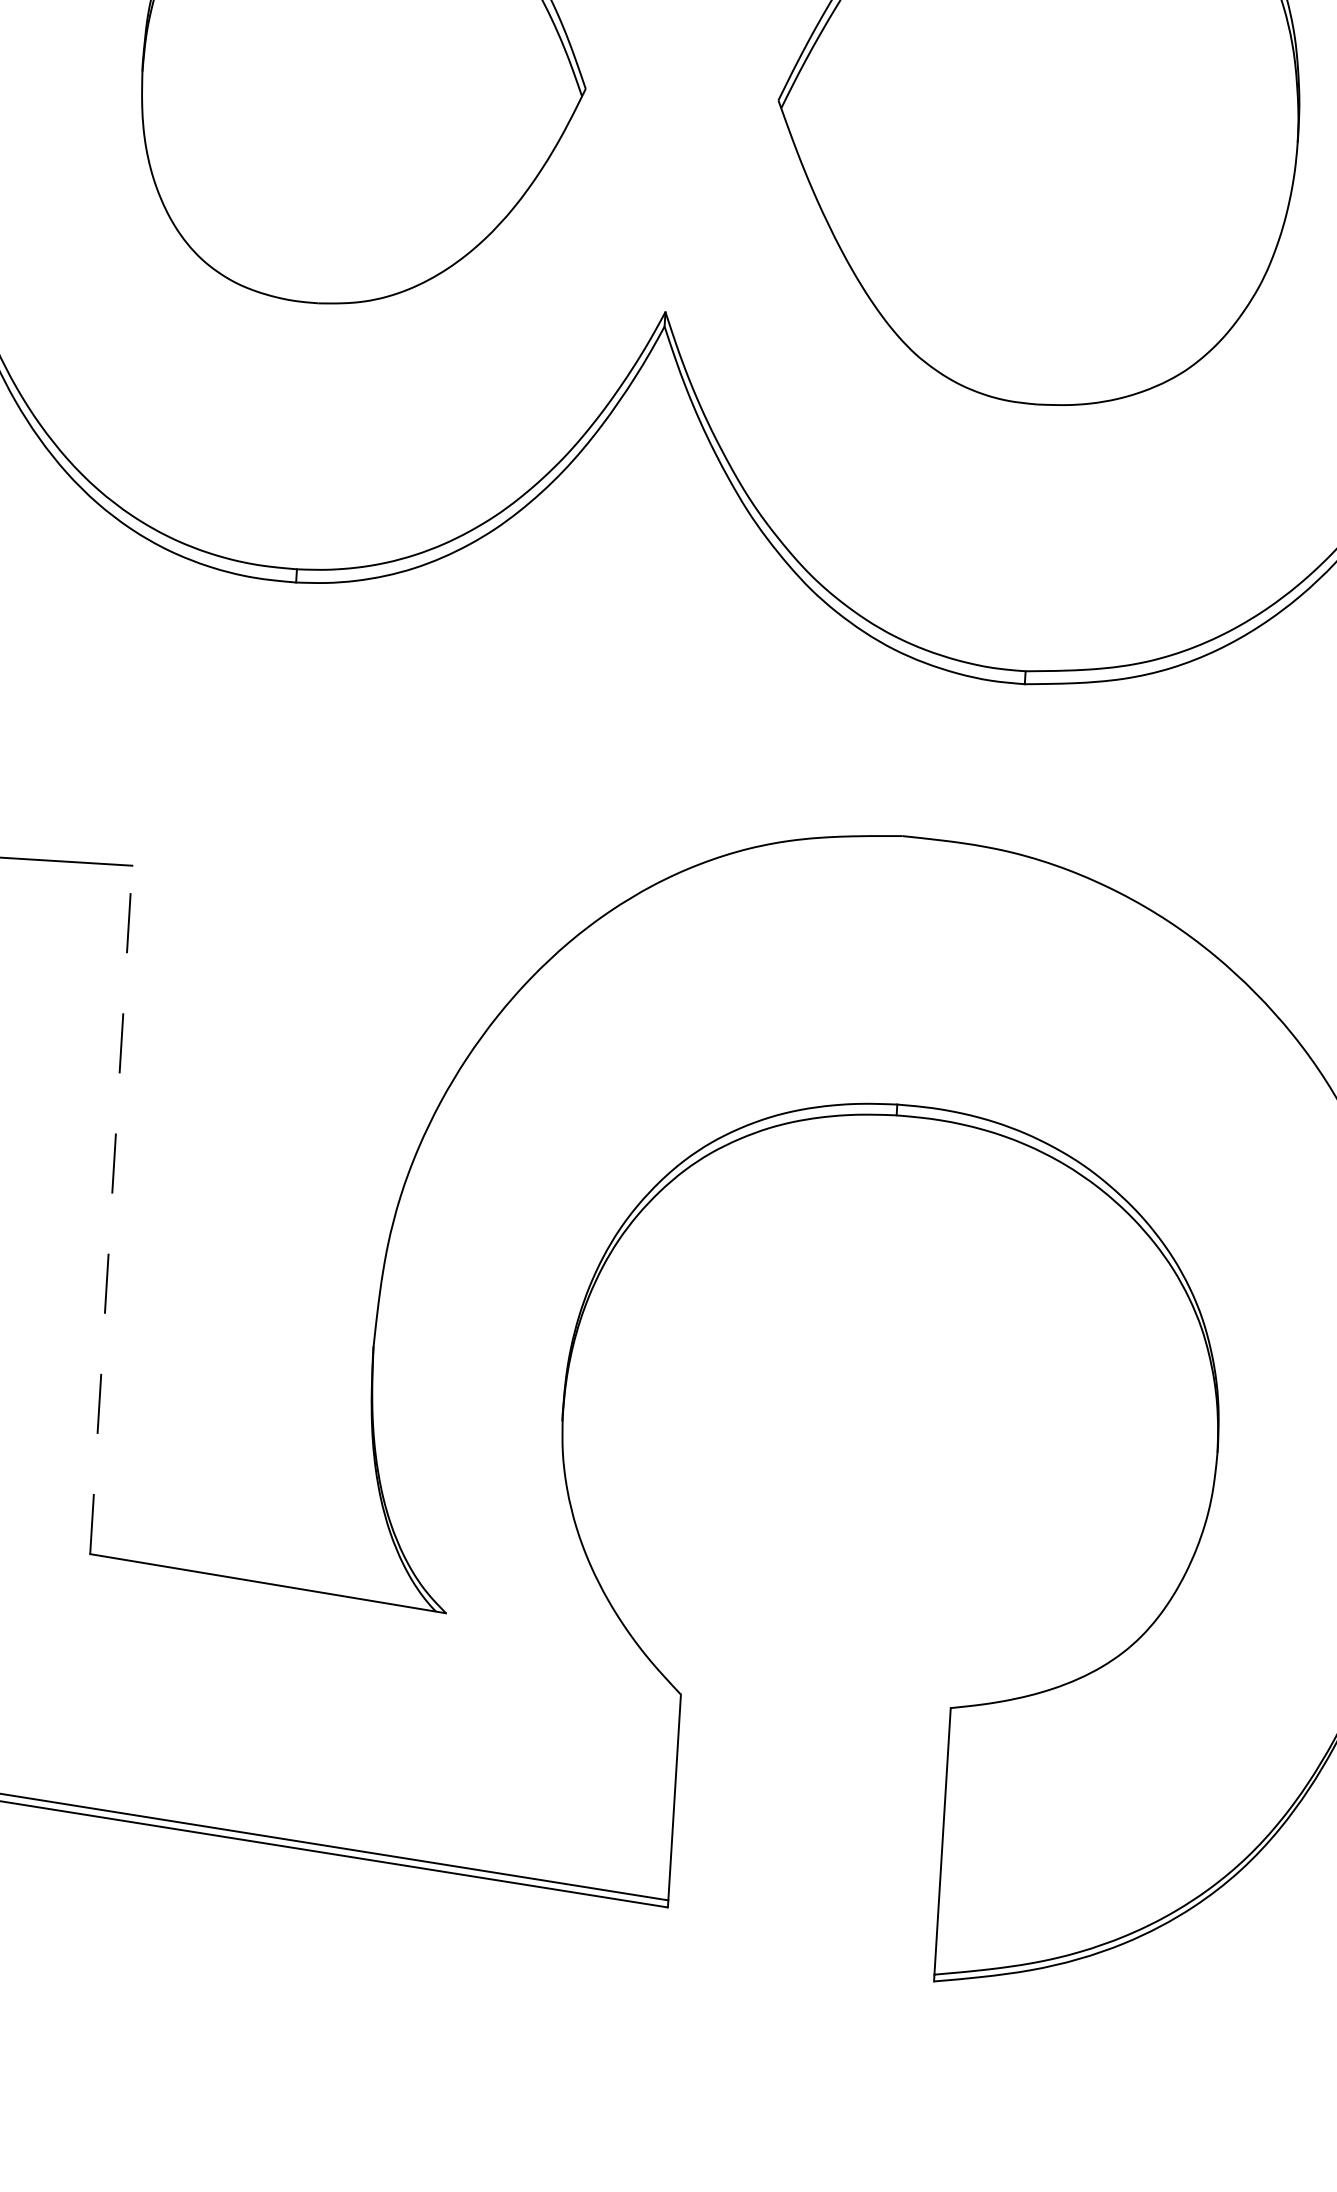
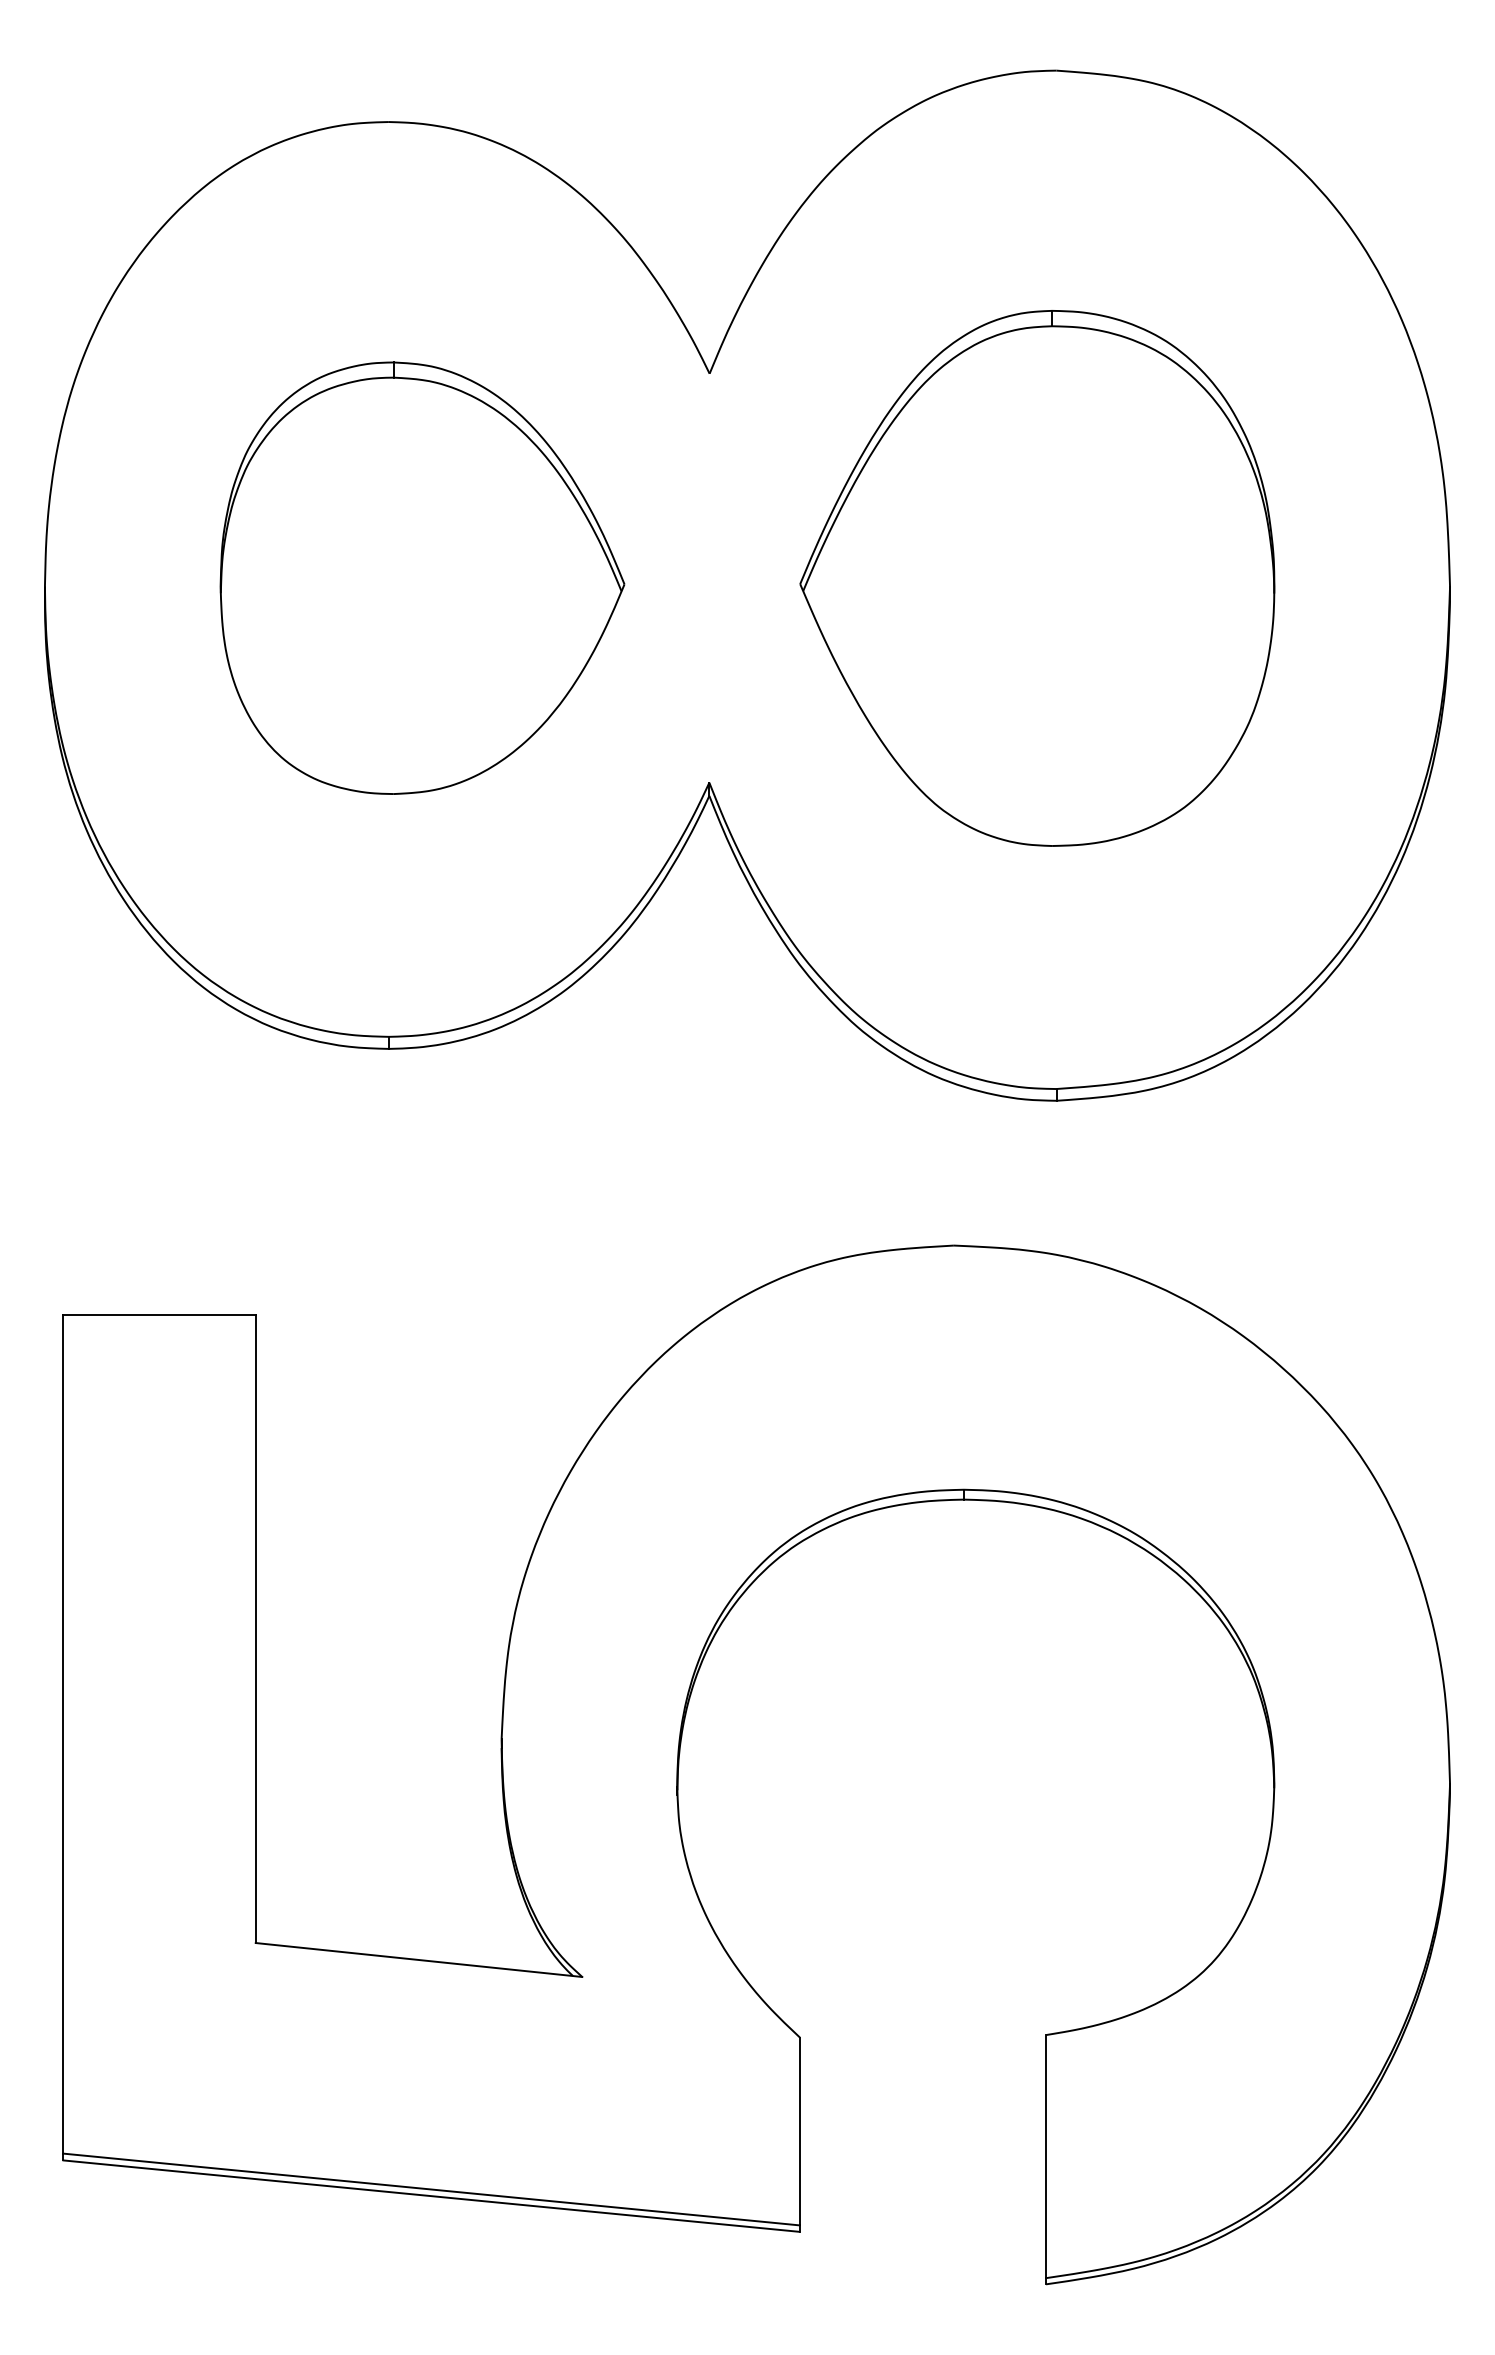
line: (110, 1210) -> (255, 1629), dashed -> solid

